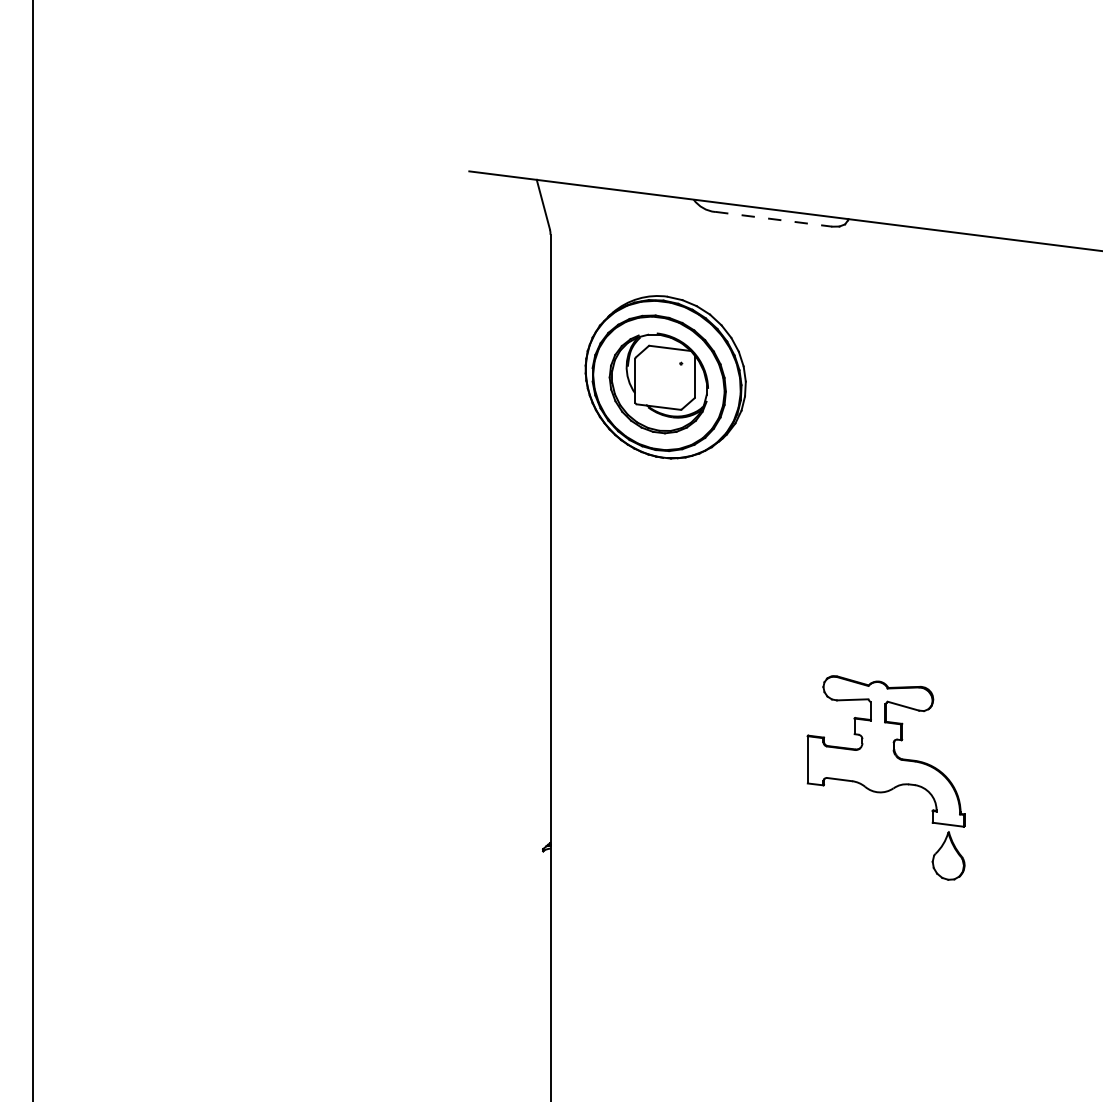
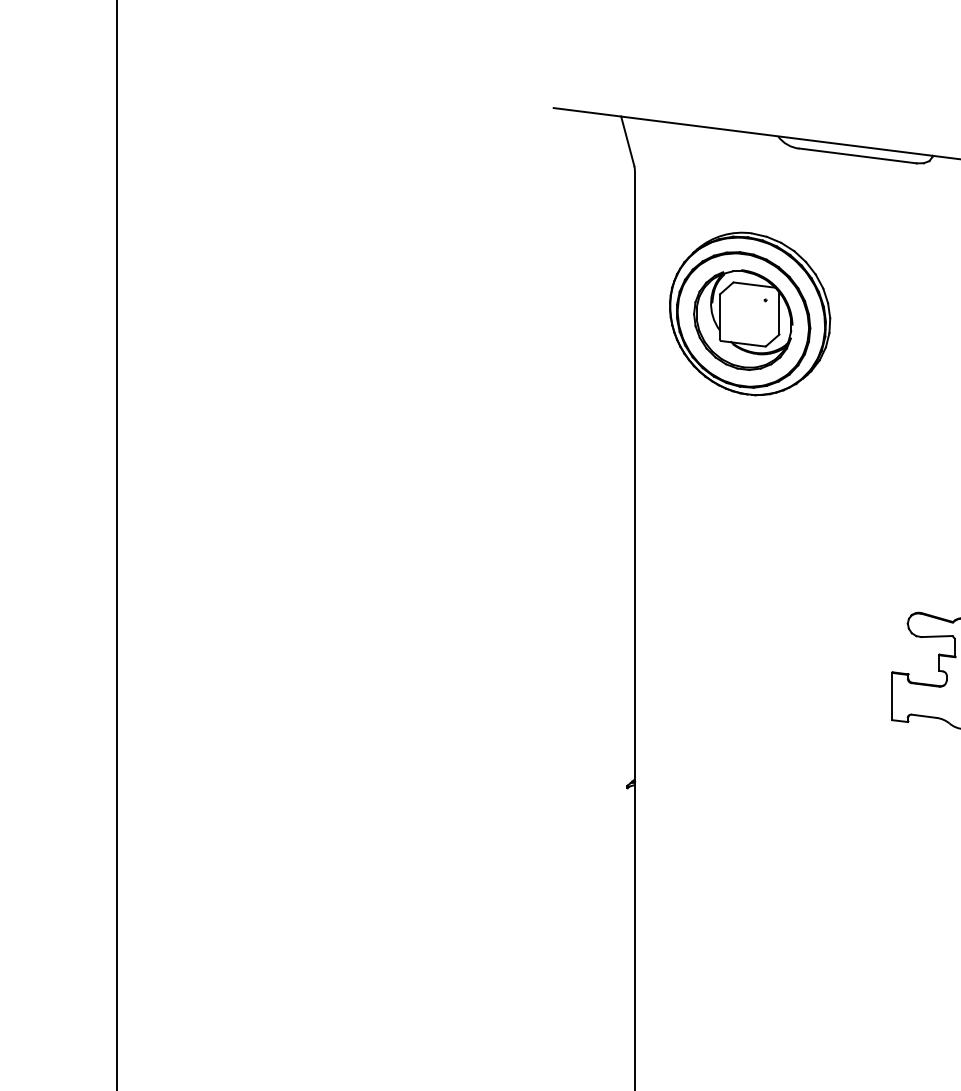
line: (774, 219) -> (858, 156), dashed -> solid

